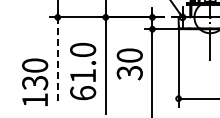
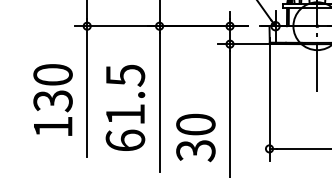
text: (83, 49) -> (126, 74), 61.0 -> 61.5
line: (57, 61) -> (86, 92), dashed -> solid
text: (129, 64) -> (195, 138), moved
text: (35, 81) -> (53, 98), moved

